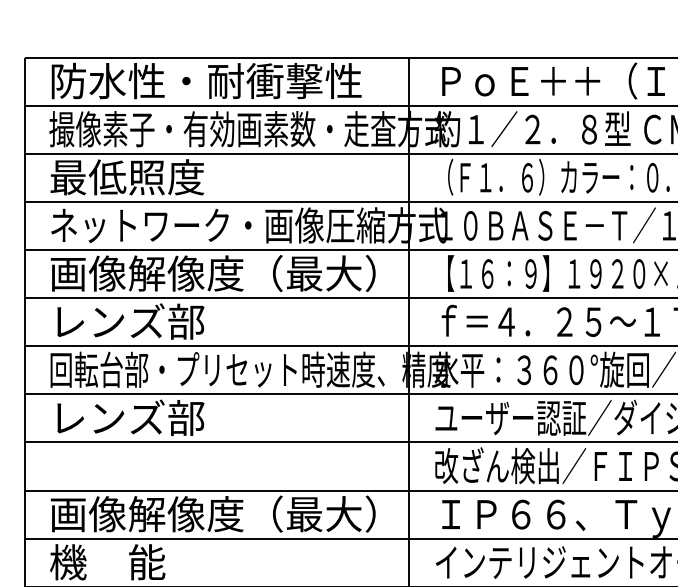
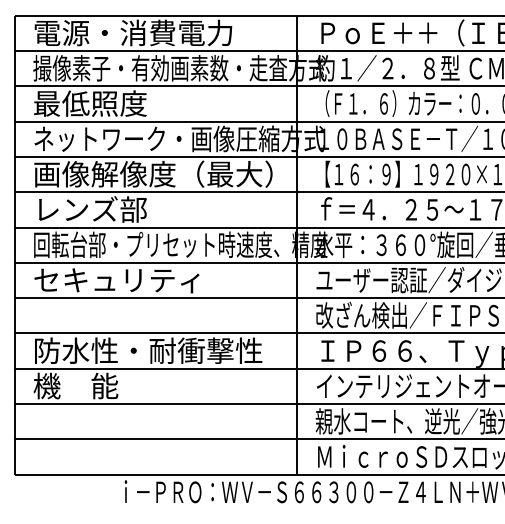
text: (206, 80) -> (148, 32), 防水性・耐衝撃性 -> 電源・消費電力
text: (162, 417) -> (116, 279), レンズ部 -> セキュリティ
text: (213, 513) -> (153, 350), 画像解像度（最大） -> 防水性・耐衝撃性

